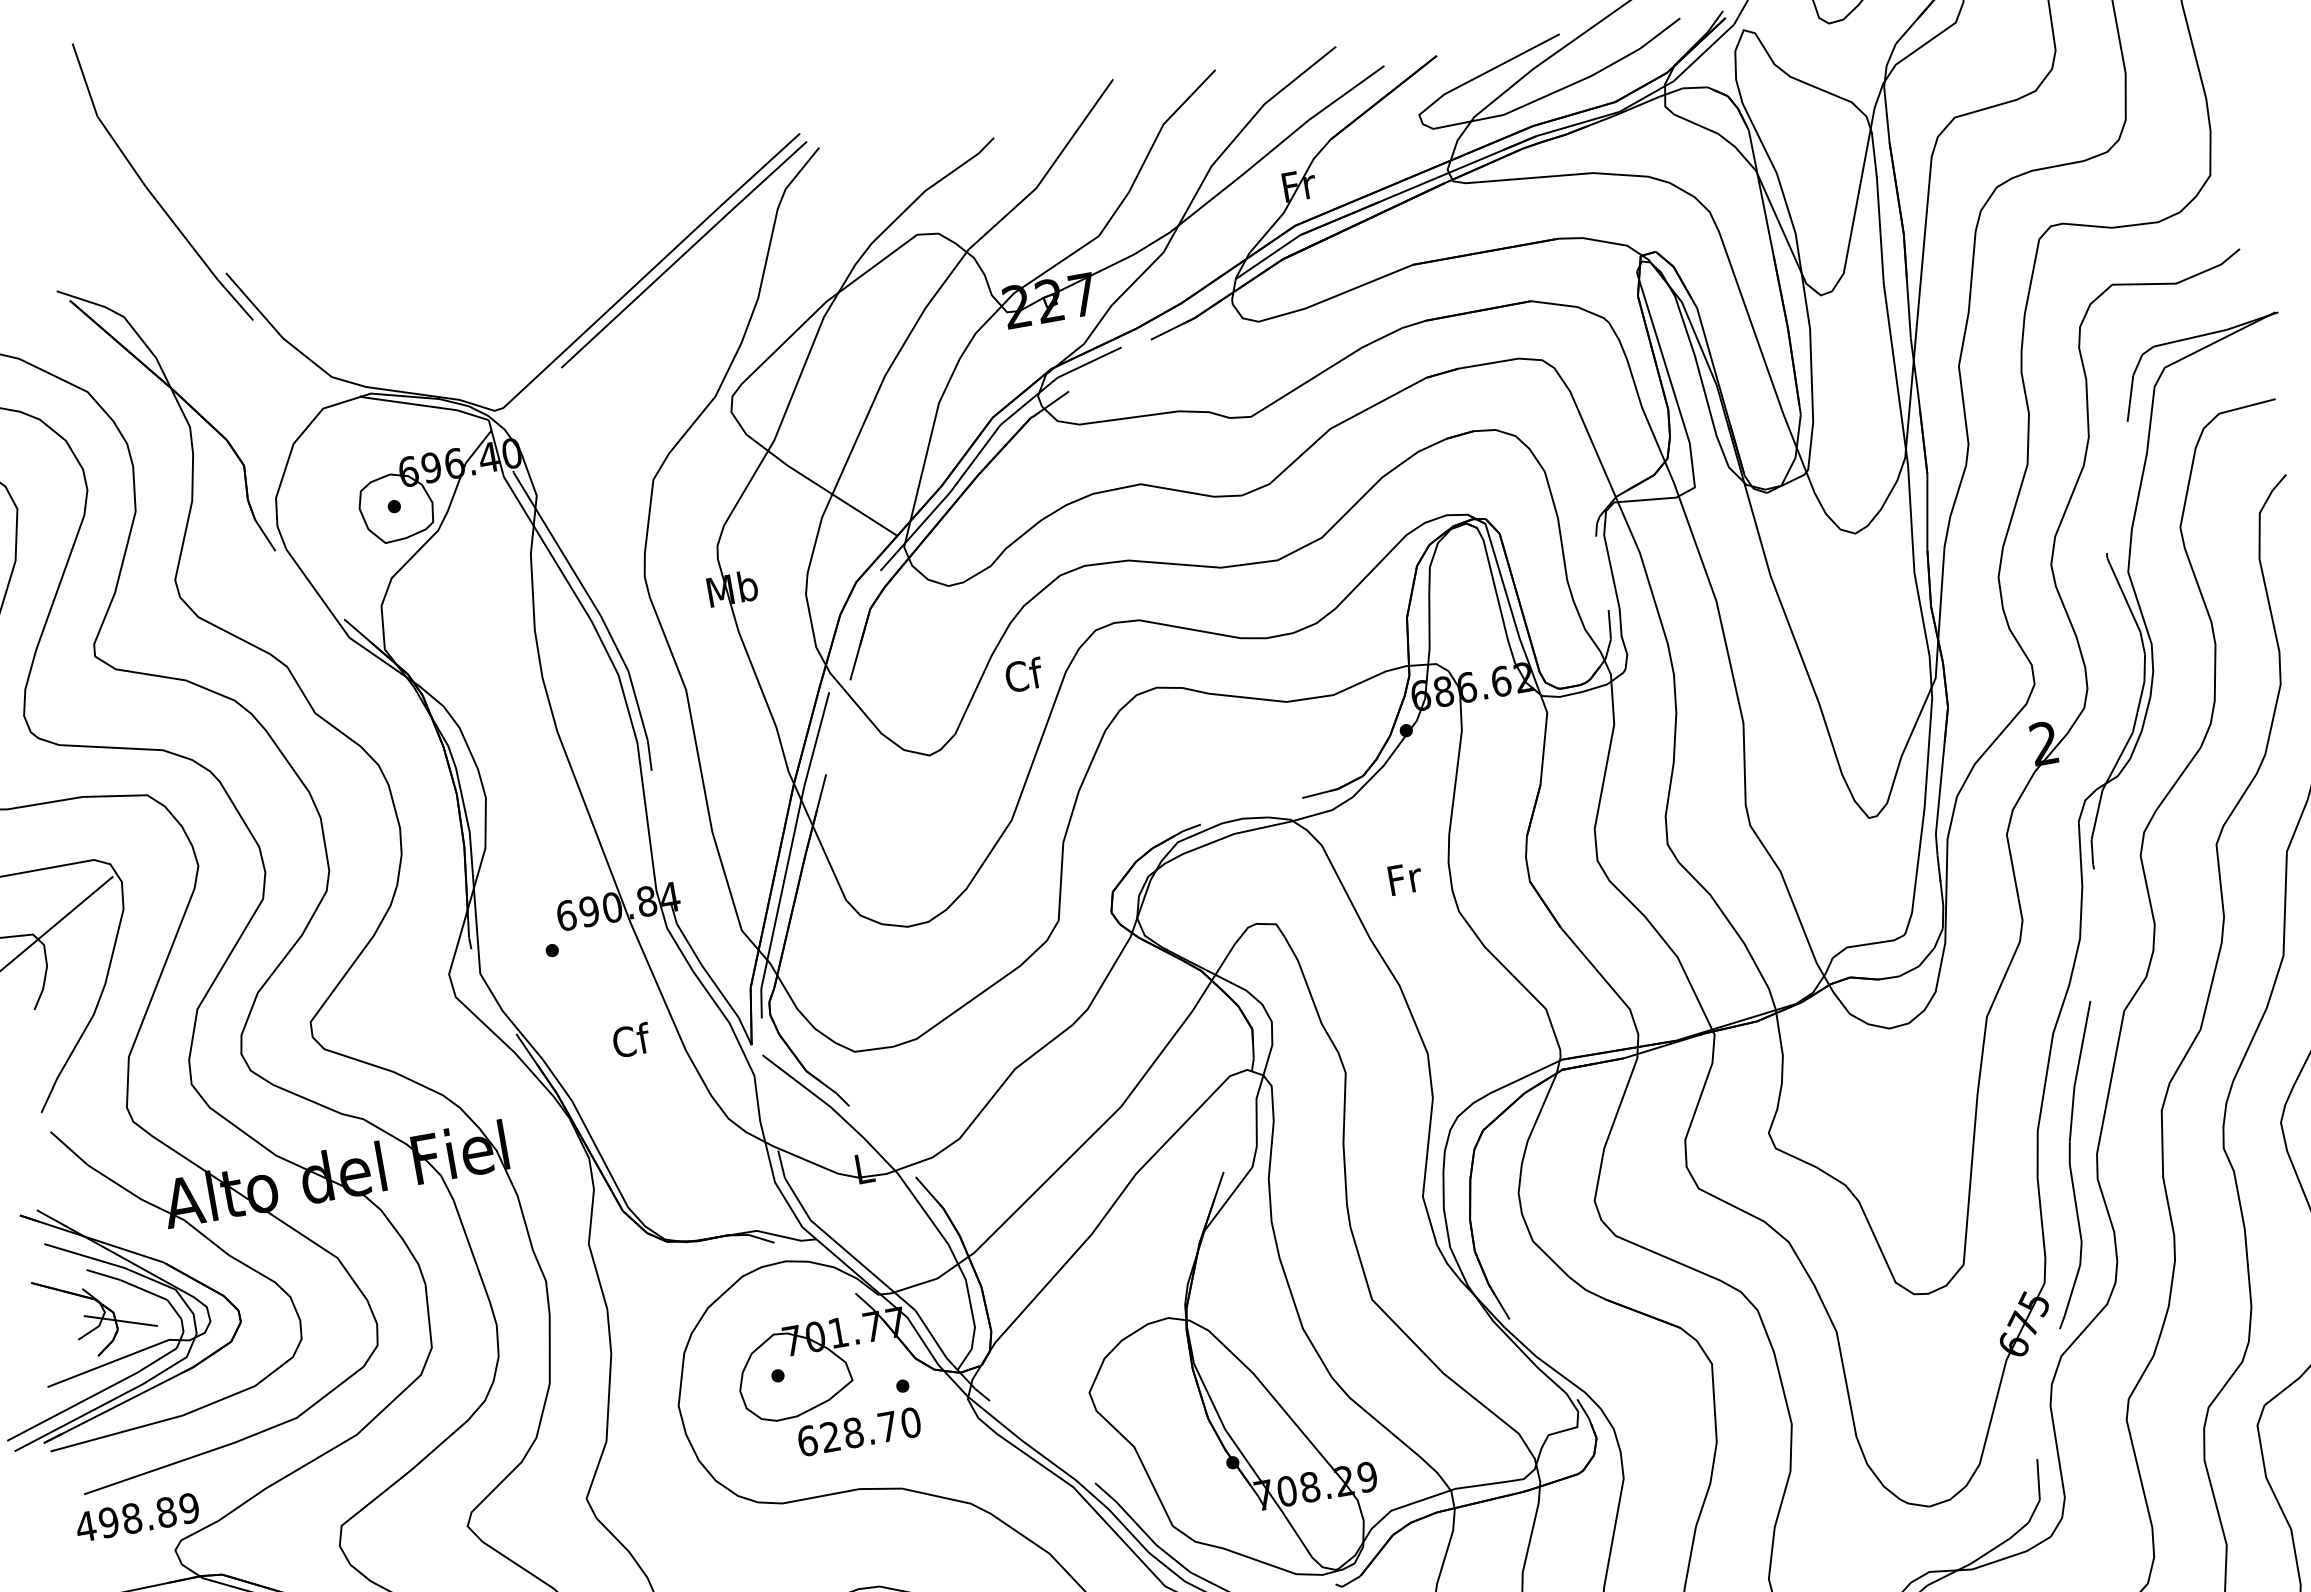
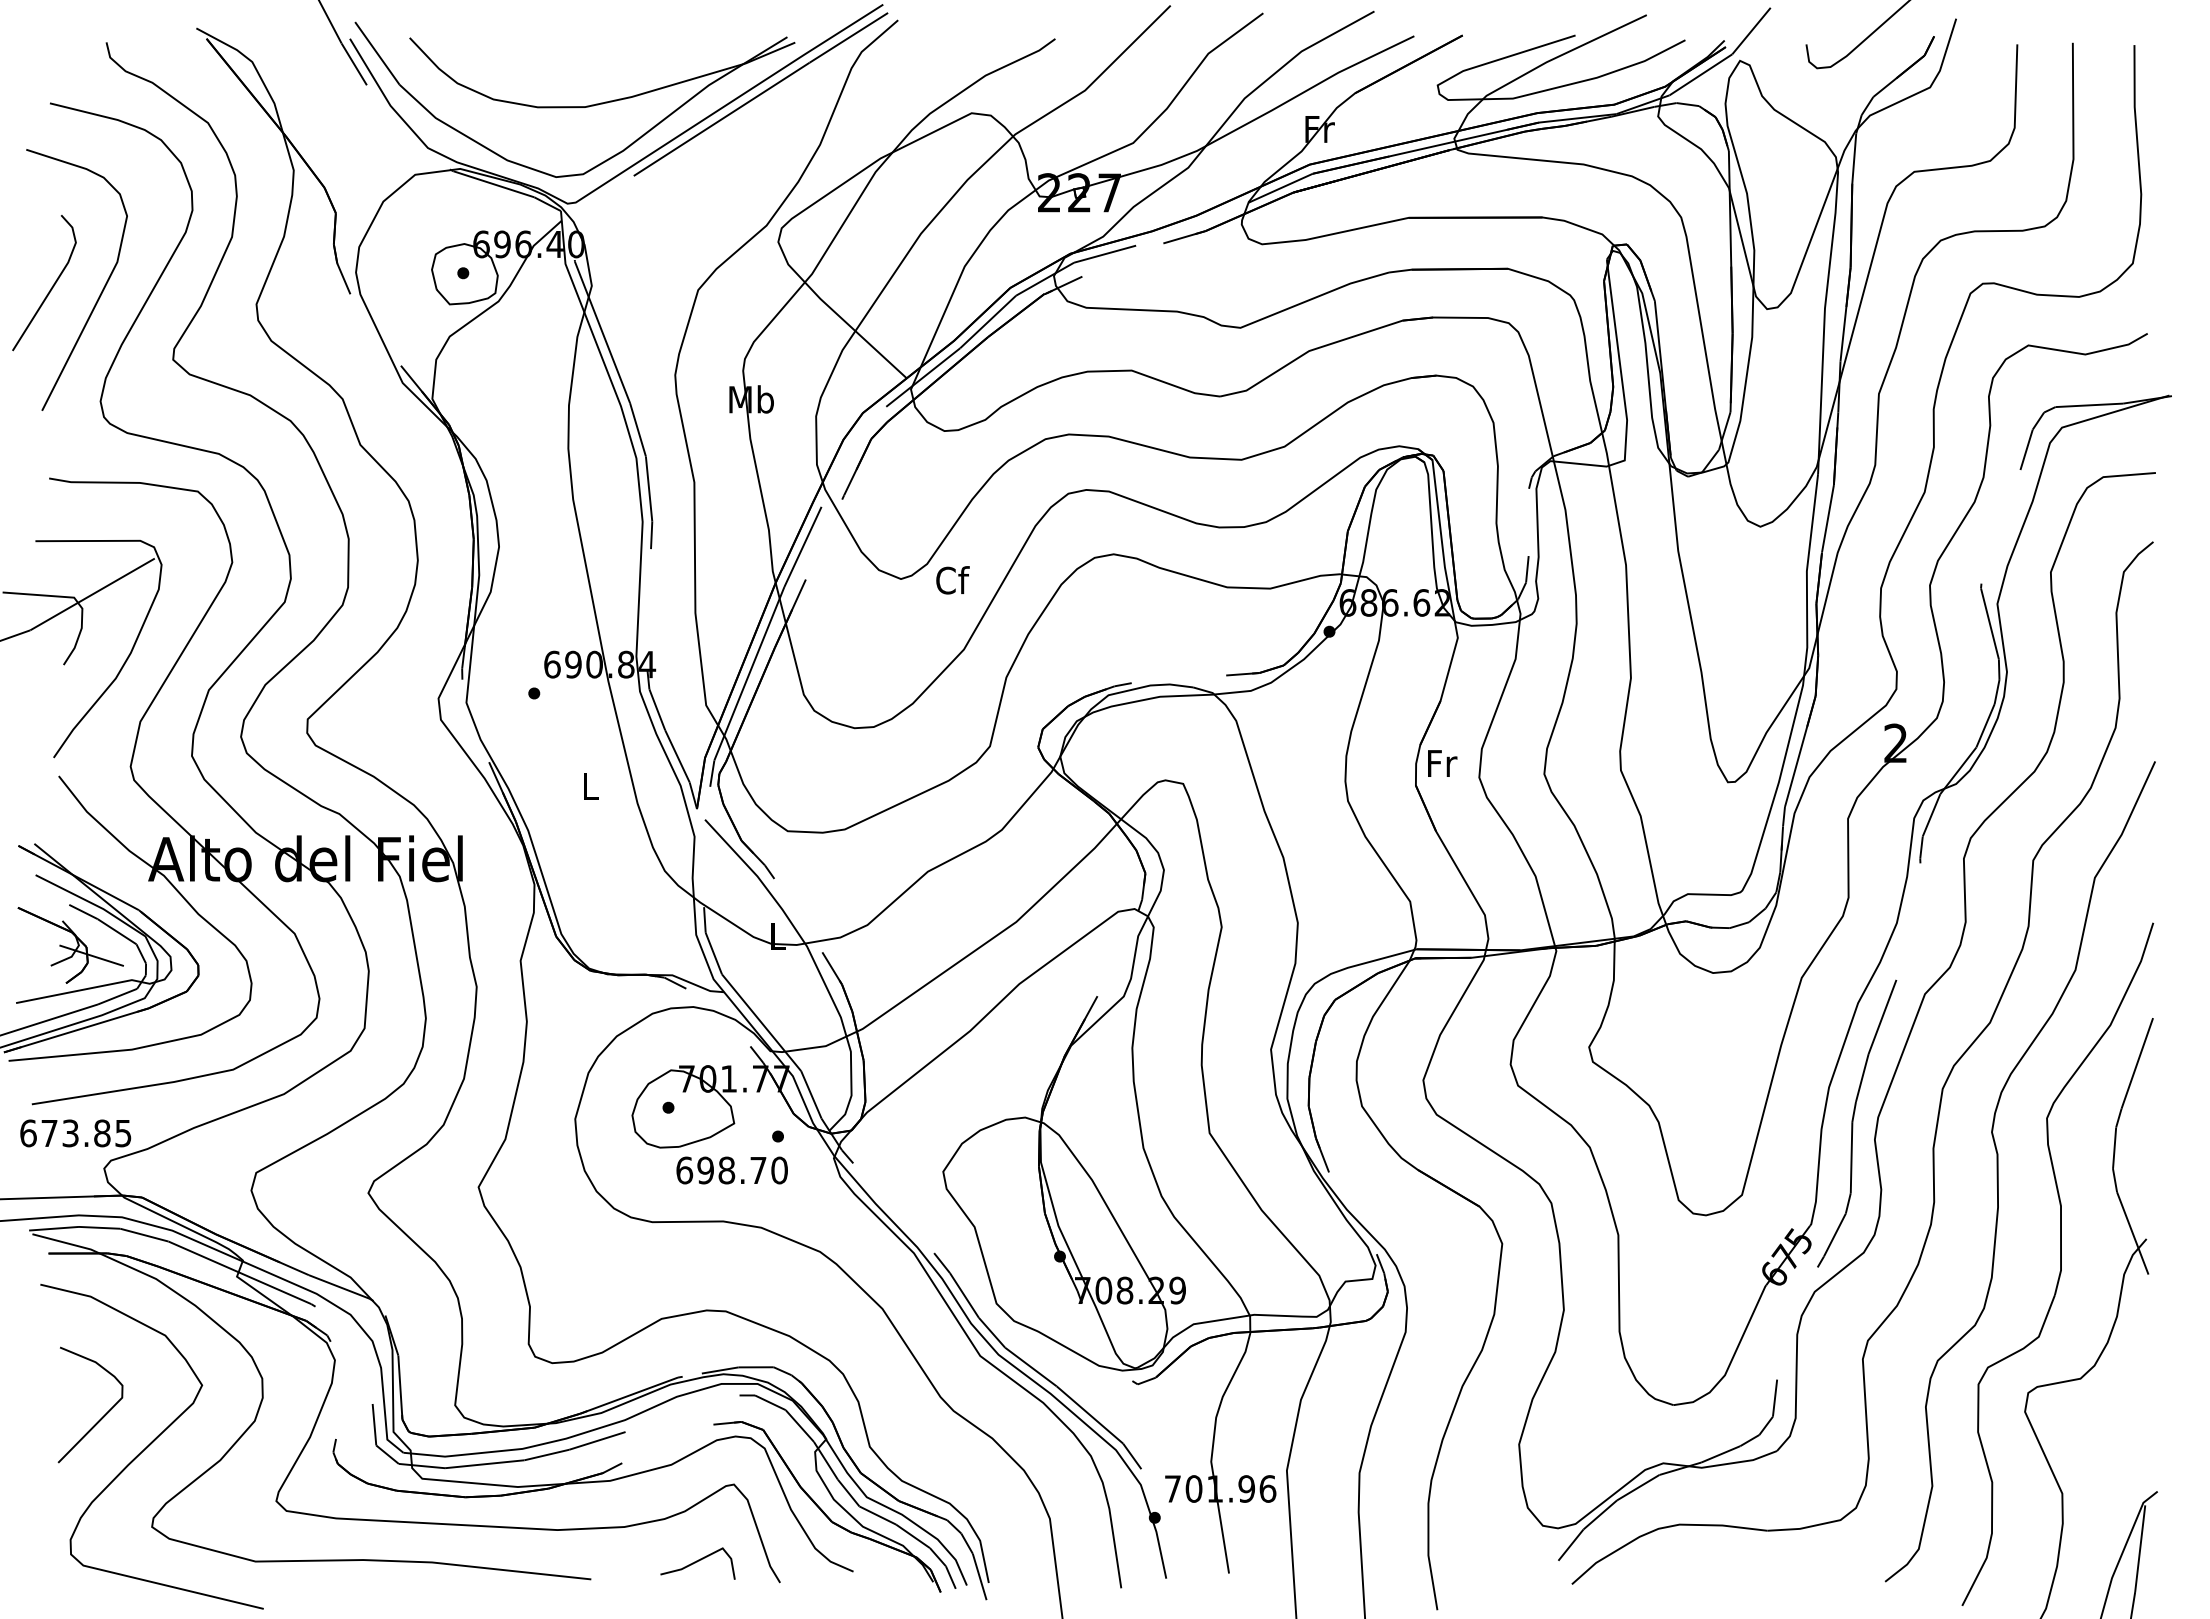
part: (483, 303) -> (574, 106), added
text: (1023, 675) -> (952, 580), moved
text: (1405, 878) -> (1442, 763), moved
text: (631, 1039) -> (590, 785), Cf -> L
text: (830, 1437) -> (705, 1170), 628.70 -> 698.70
text: (137, 1517) -> (75, 1133), 498.89 -> 673.85

